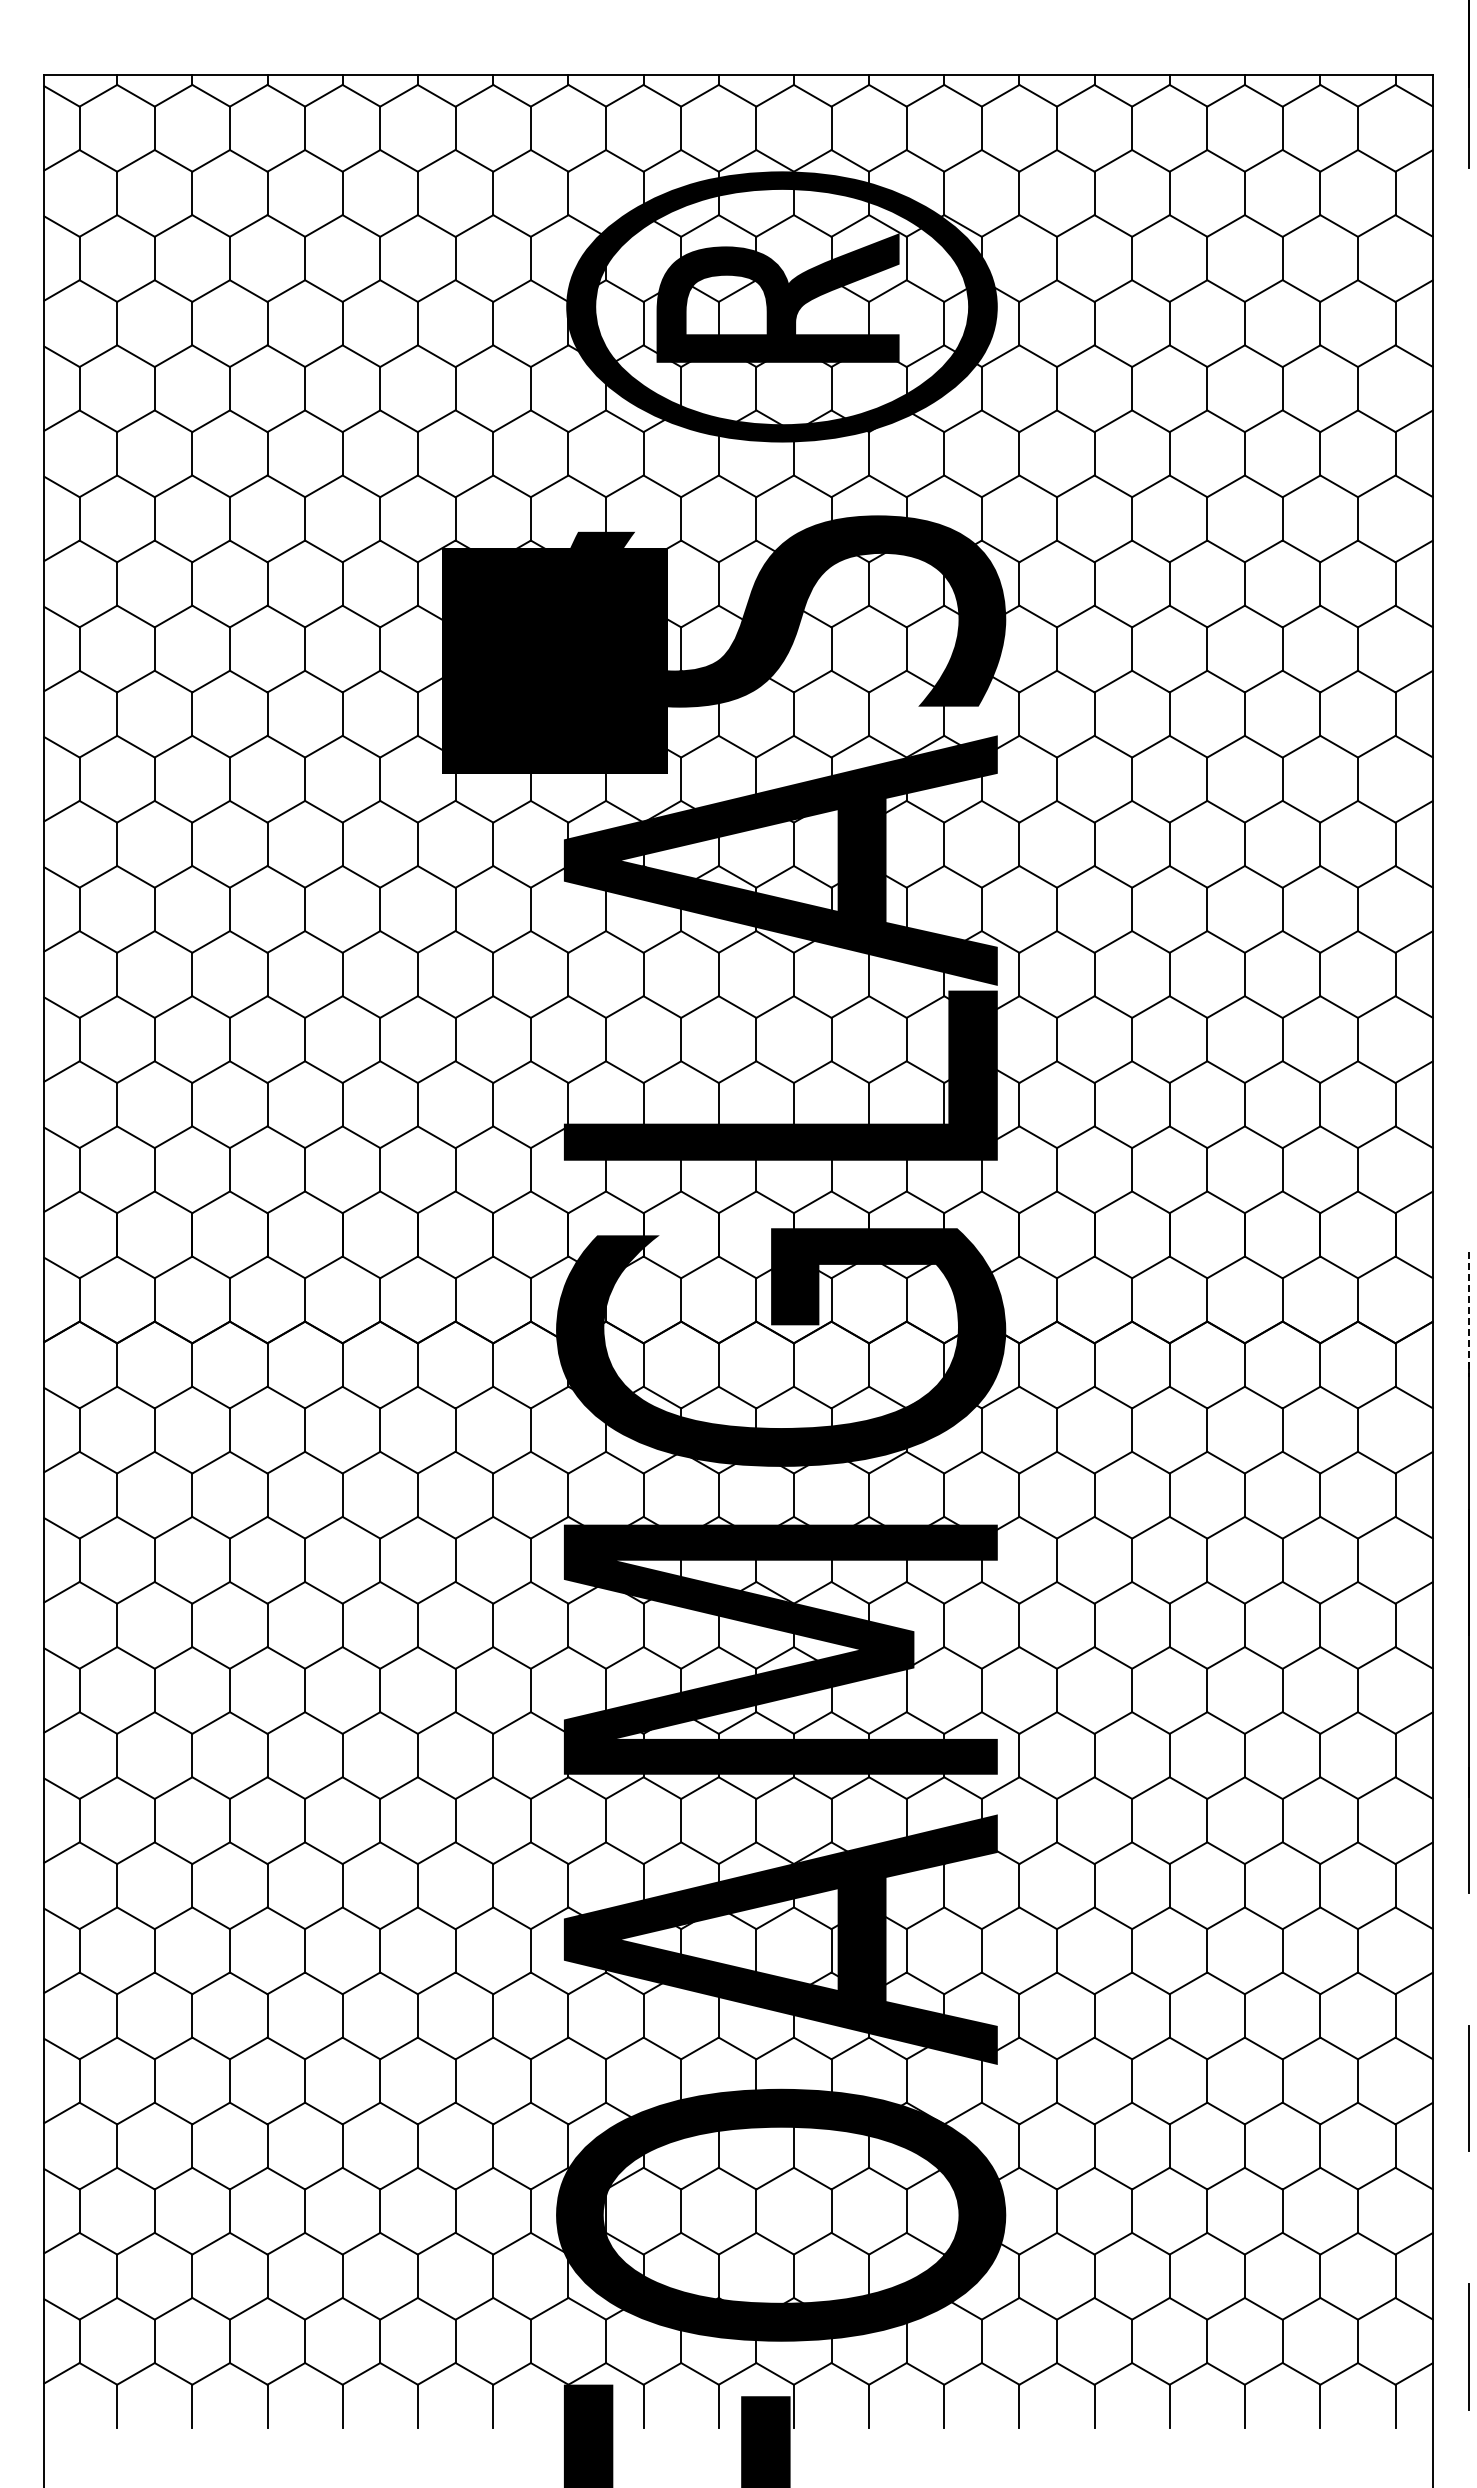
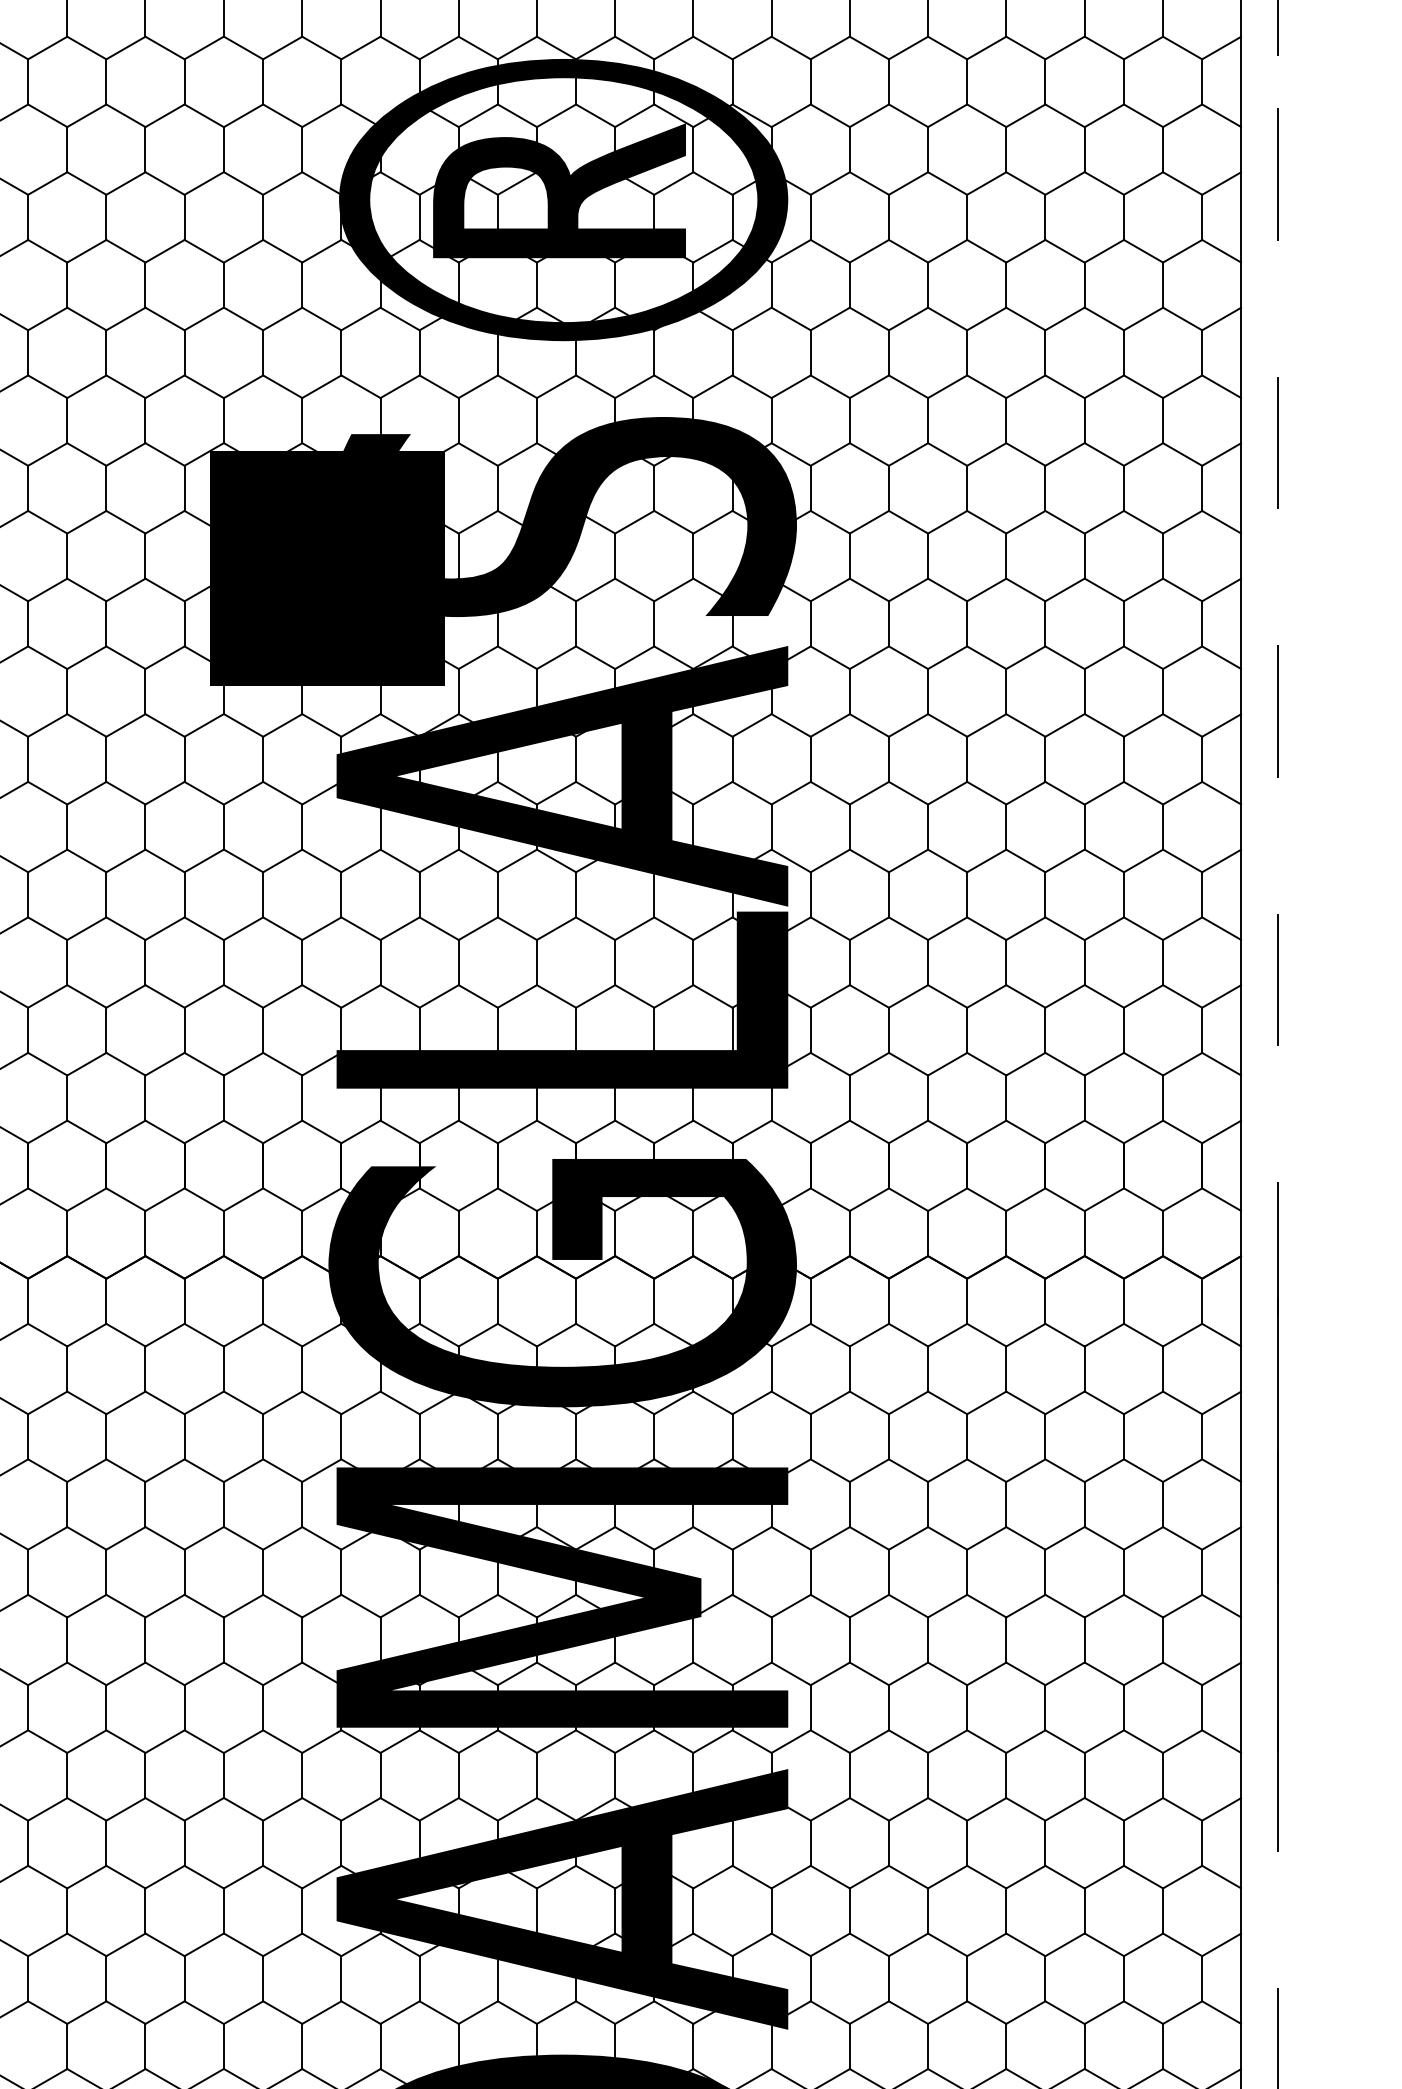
line: (1468, 282) -> (1278, 174), added
line: (1468, 540) -> (1278, 443), added
line: (1468, 798) -> (1278, 711), added
line: (1468, 1056) -> (1278, 980), added
line: (1468, 1314) -> (1278, 1248), dashed -> solid

